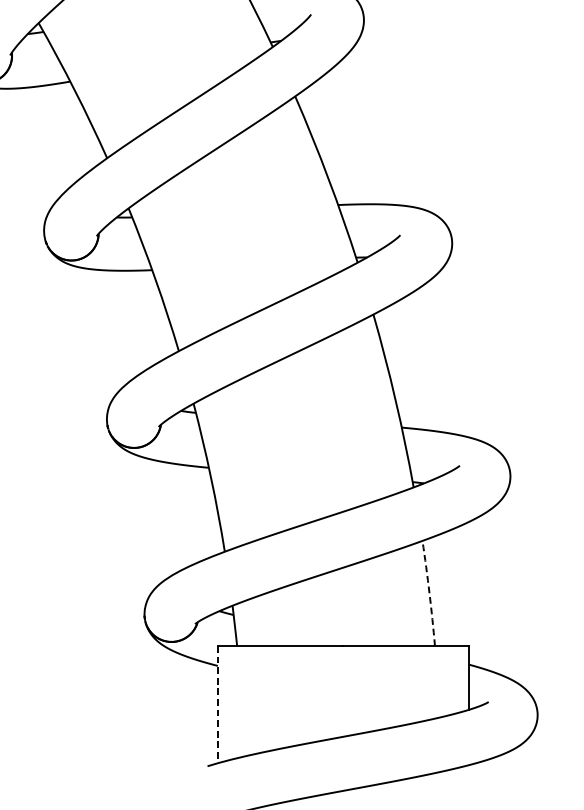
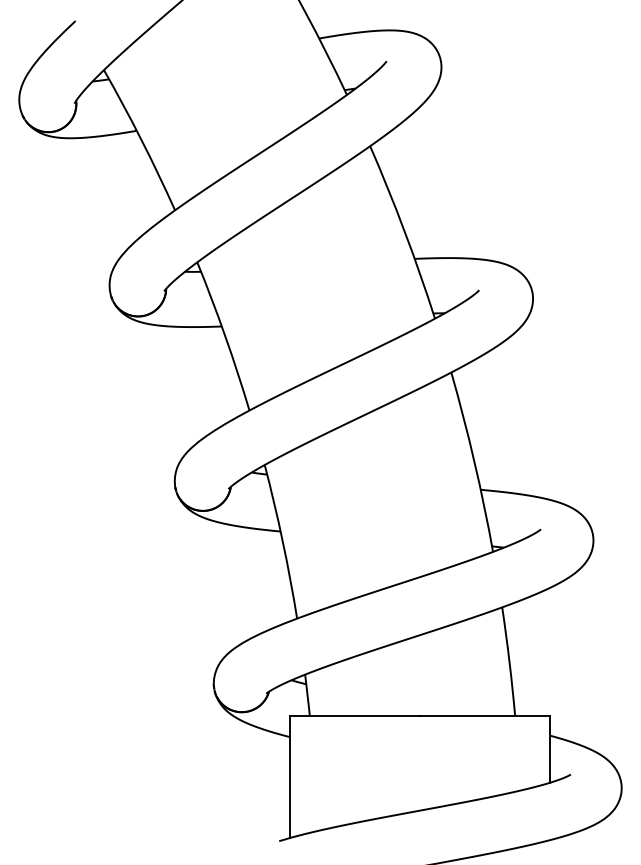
arc: (429, 593) -> (509, 661), dashed -> solid
line: (217, 704) -> (289, 777), dashed -> solid

